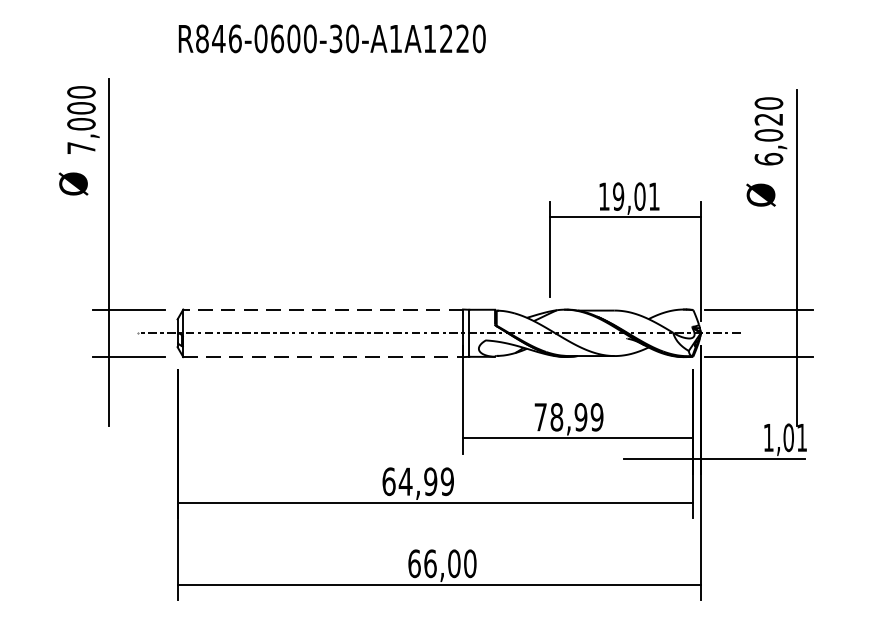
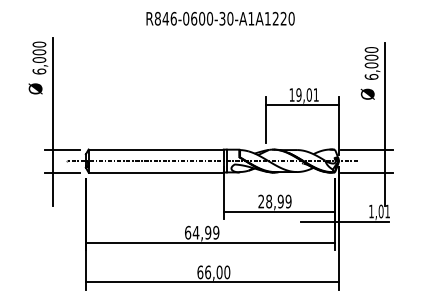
text: (332, 38) -> (220, 18), moved
text: (768, 118) -> (371, 57), 6,020 -> 6,000
text: (81, 147) -> (39, 71), 7,000 -> 6,000
line: (323, 309) -> (156, 149), dashed -> solid
line: (323, 356) -> (156, 172), dashed -> solid
text: (541, 417) -> (261, 201), 78,99 -> 28,99

